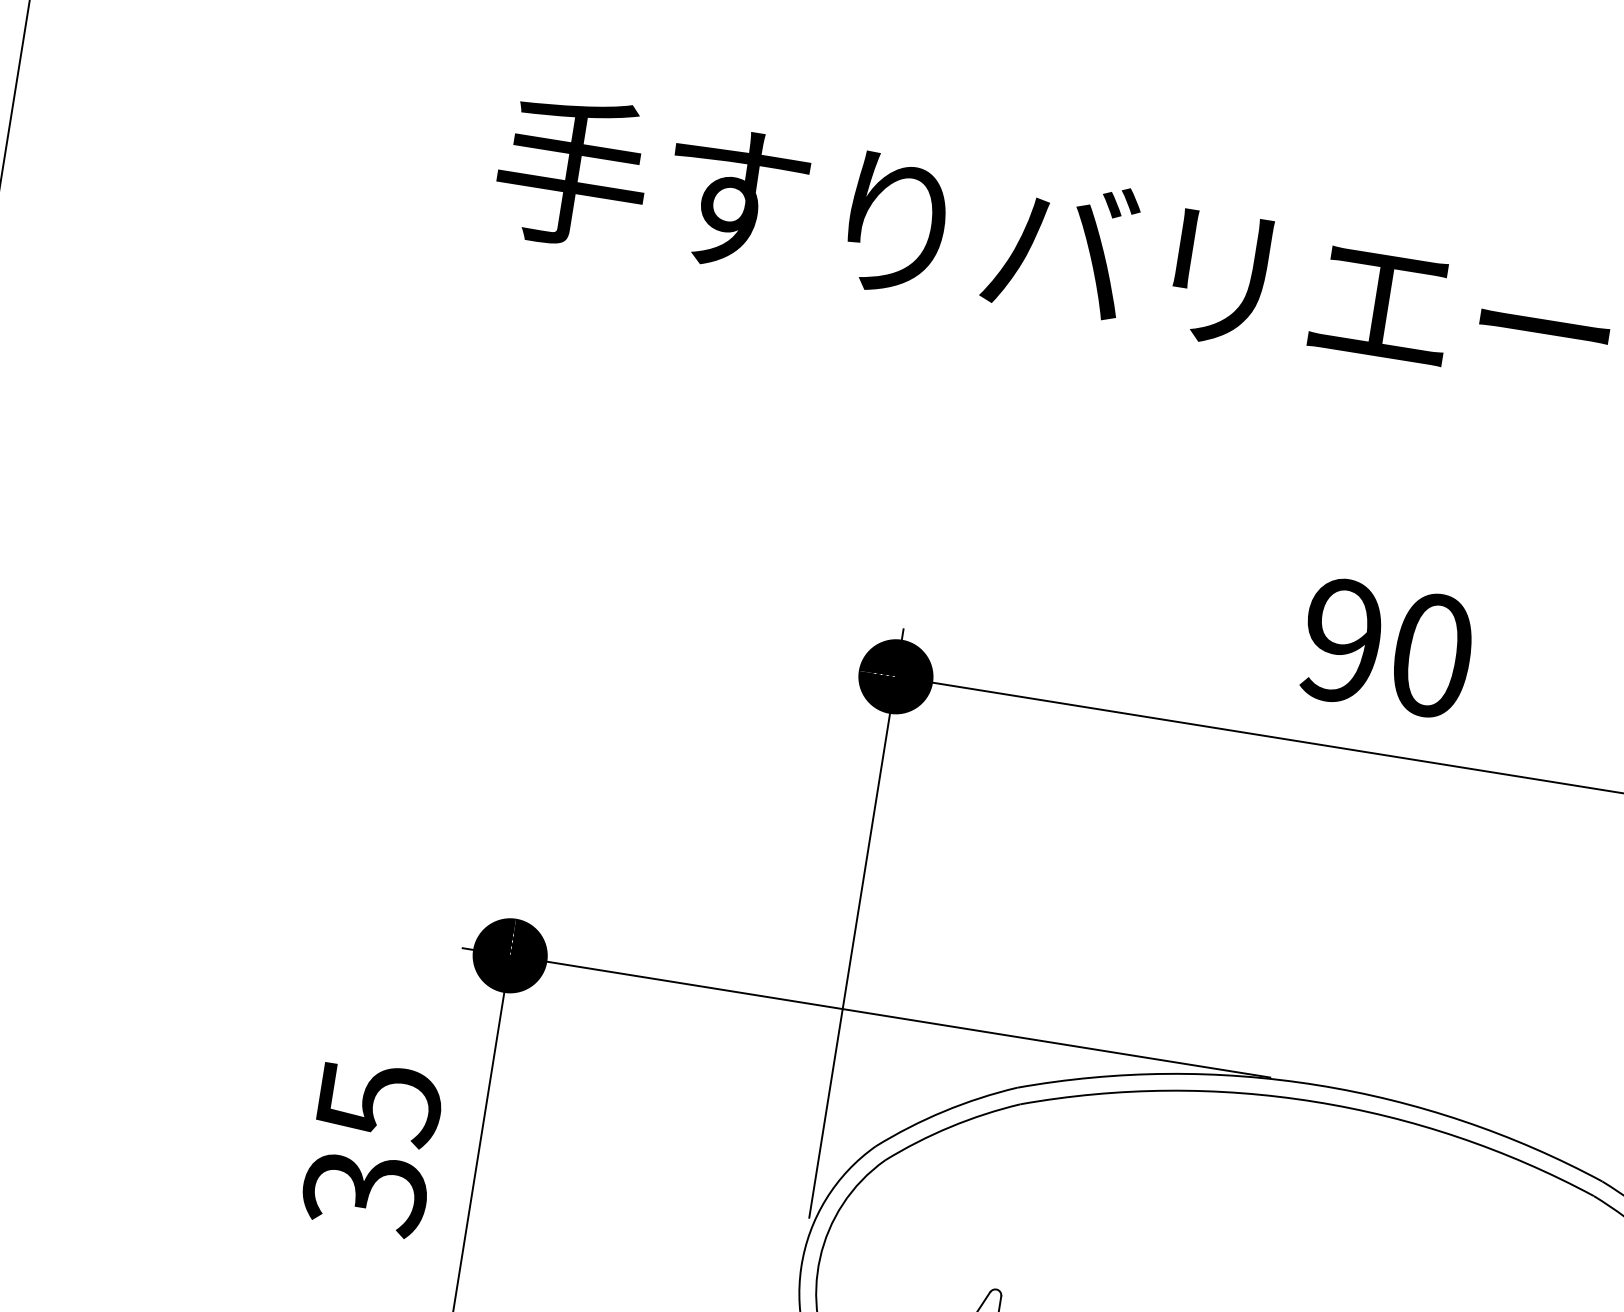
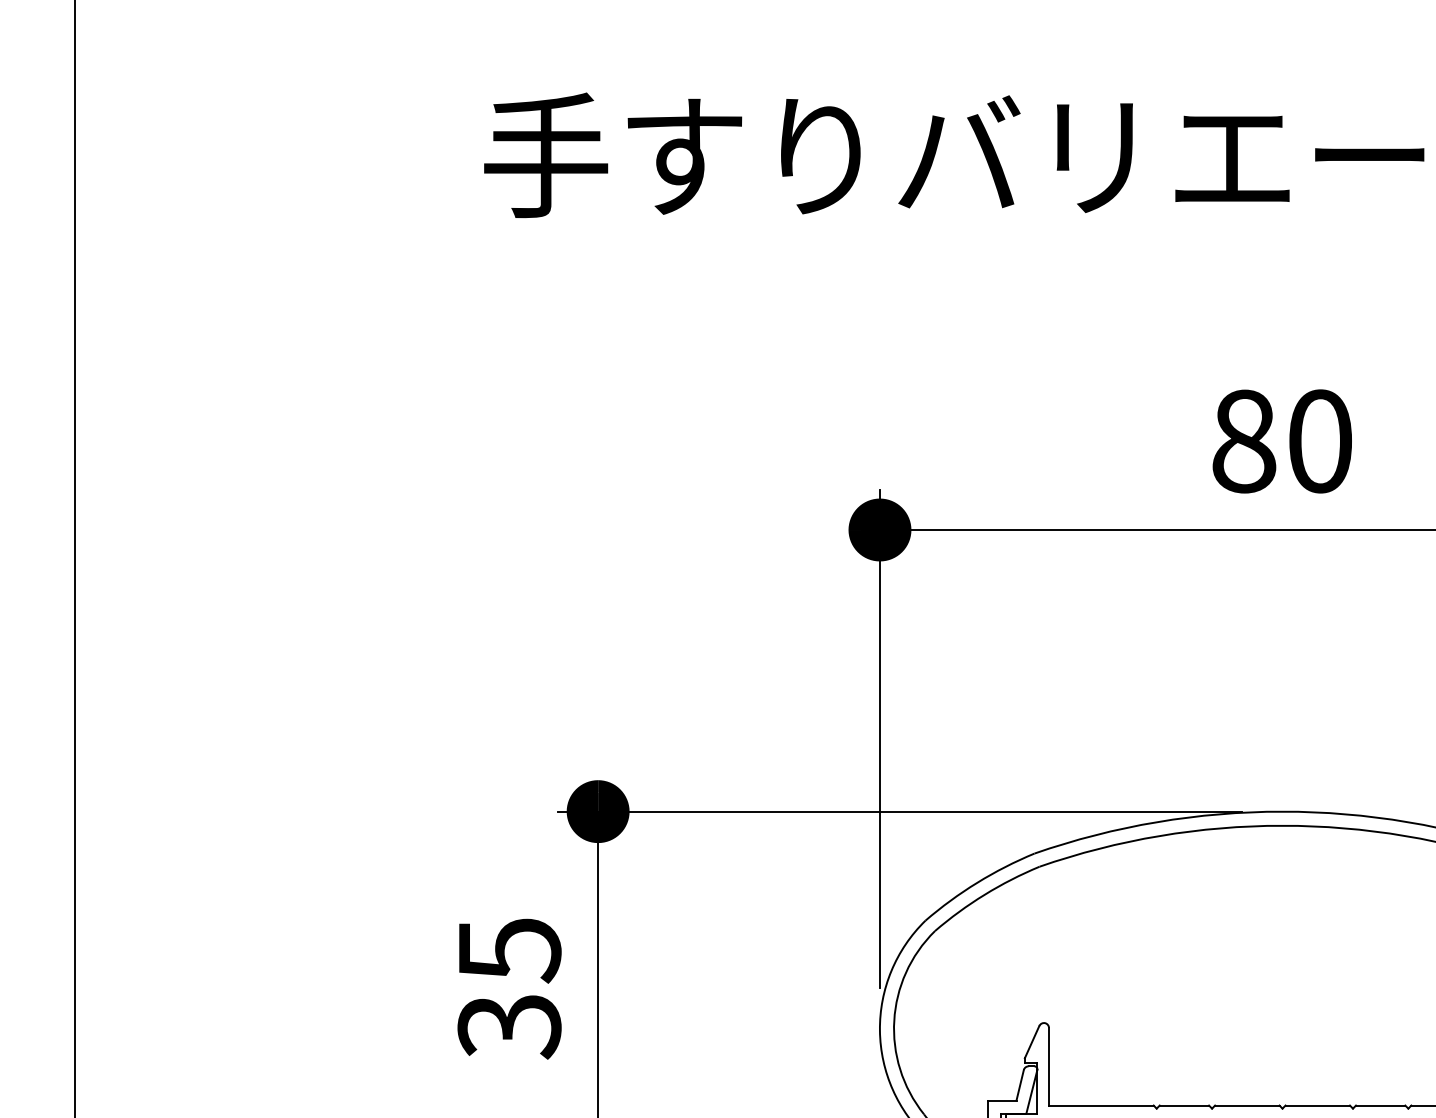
text: (1342, 641) -> (1244, 441), 90 -> 80

